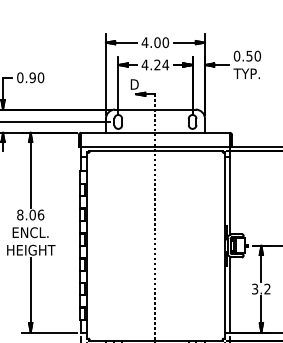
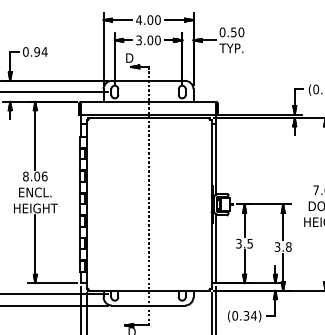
text: (155, 65) -> (148, 40), 4.24 -> 3.00
text: (40, 77) -> (44, 51), 0.90 -> 0.94
text: (266, 288) -> (249, 243), 3.2 -> 3.5

